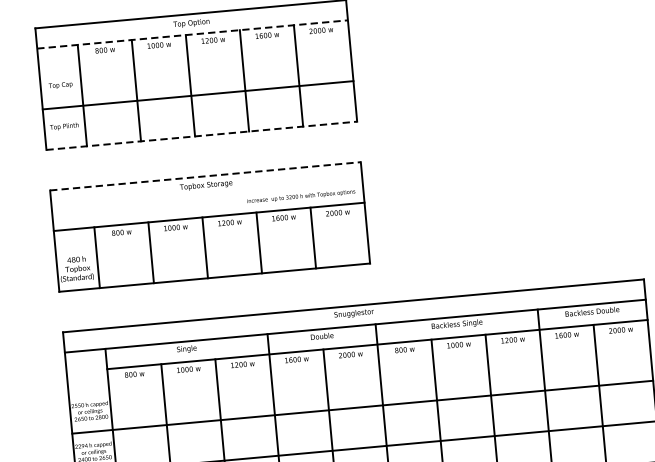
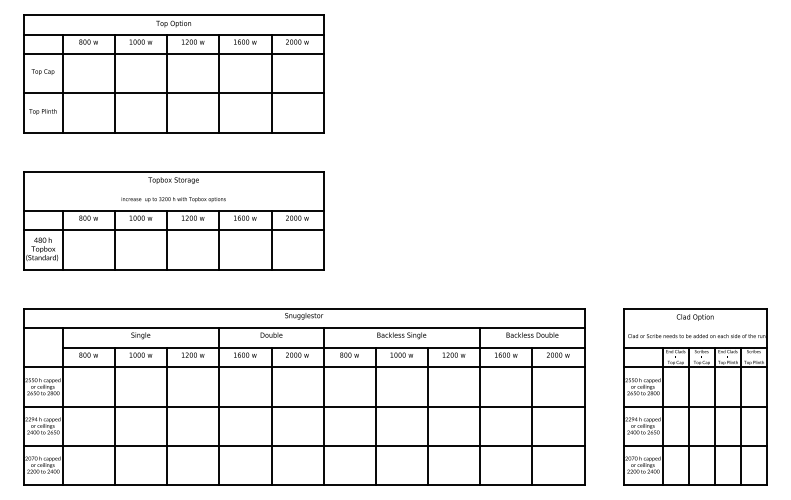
line: (193, 34) -> (174, 34), dashed -> solid
line: (194, 54) -> (173, 54), added
line: (202, 135) -> (174, 132), dashed -> solid
line: (206, 176) -> (174, 171), dashed -> solid
text: (301, 196) -> (173, 199), moved
line: (210, 237) -> (173, 230), added
line: (358, 366) -> (303, 367), added

